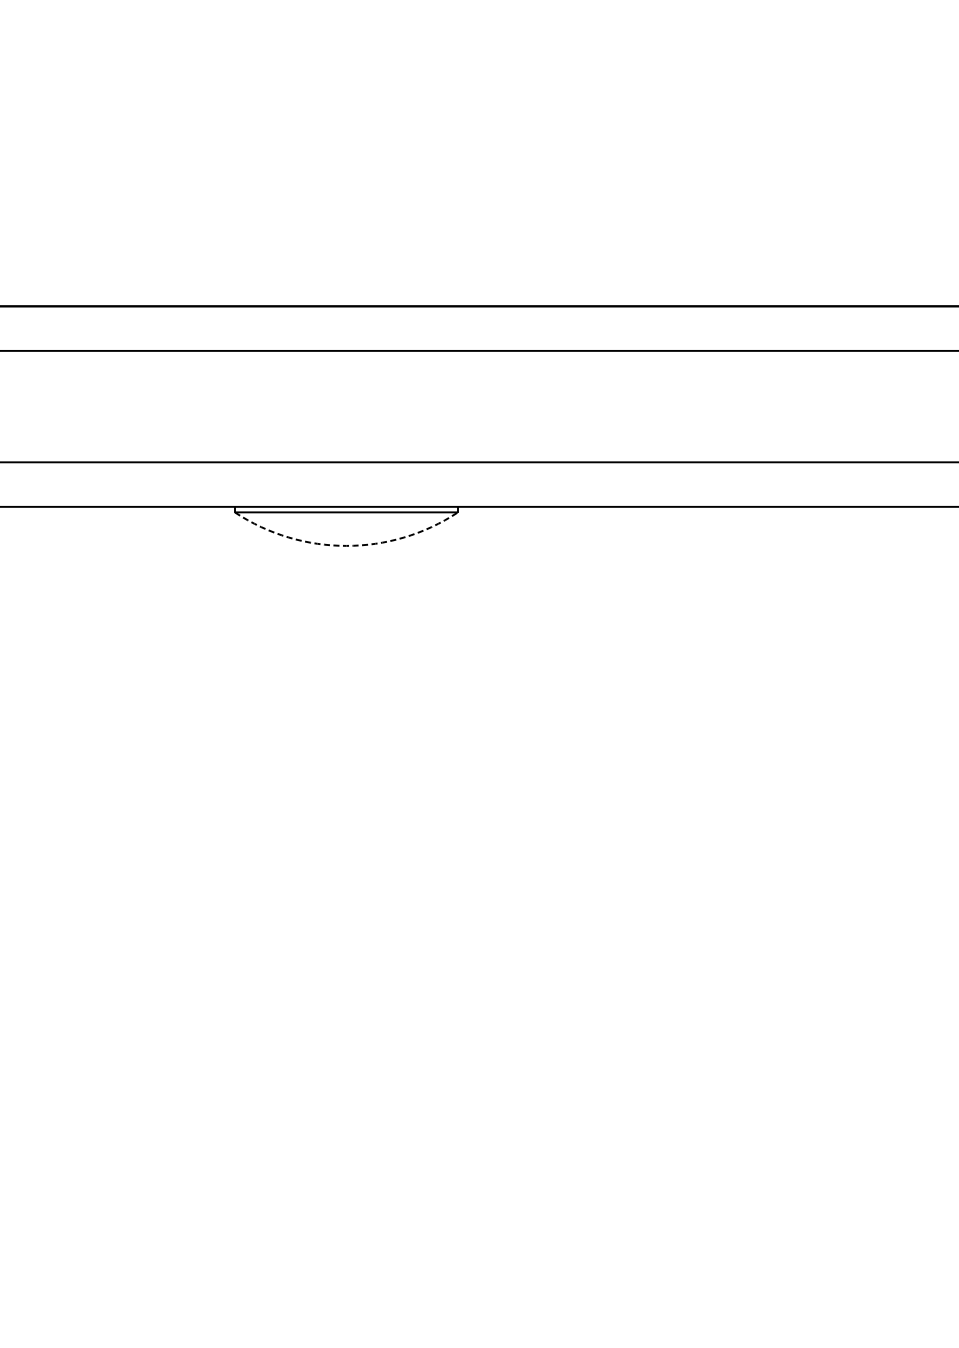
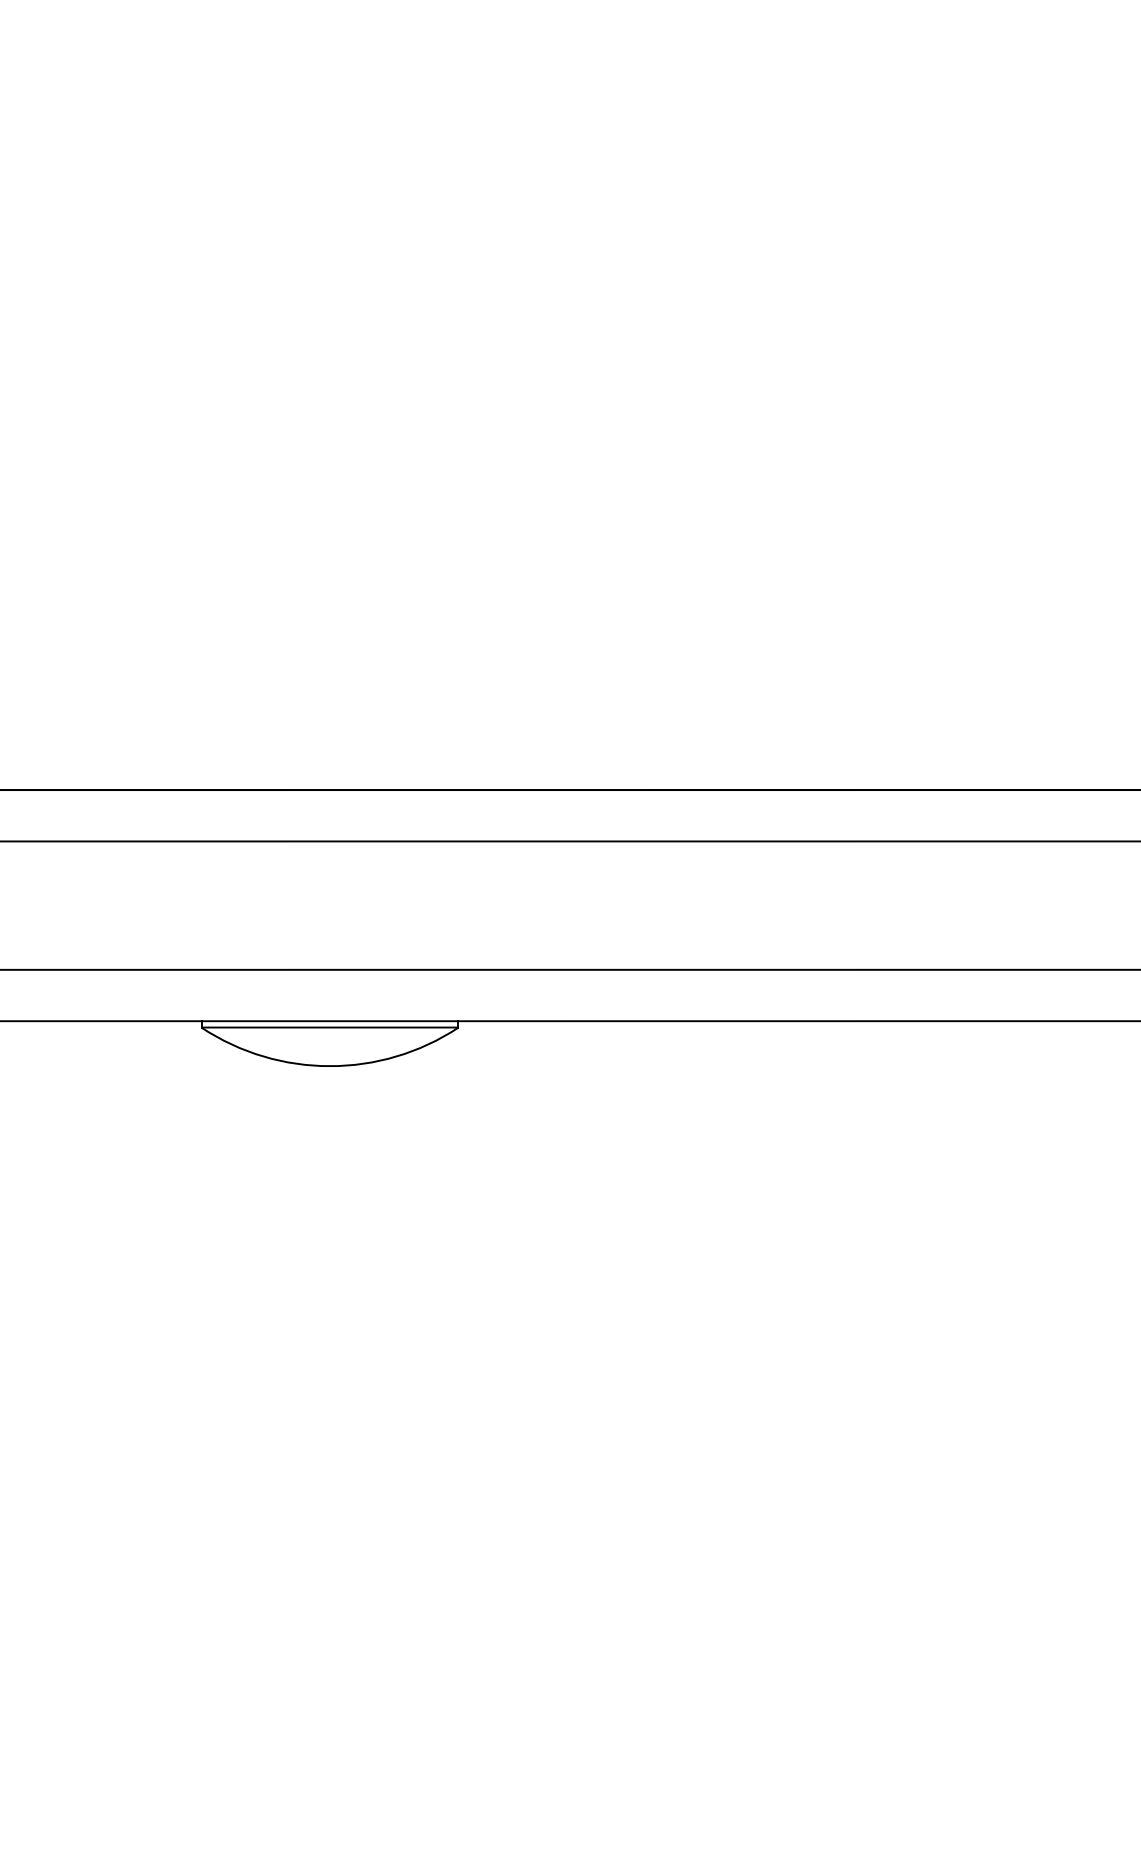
arc: (346, 546) -> (329, 1066), dashed -> solid

